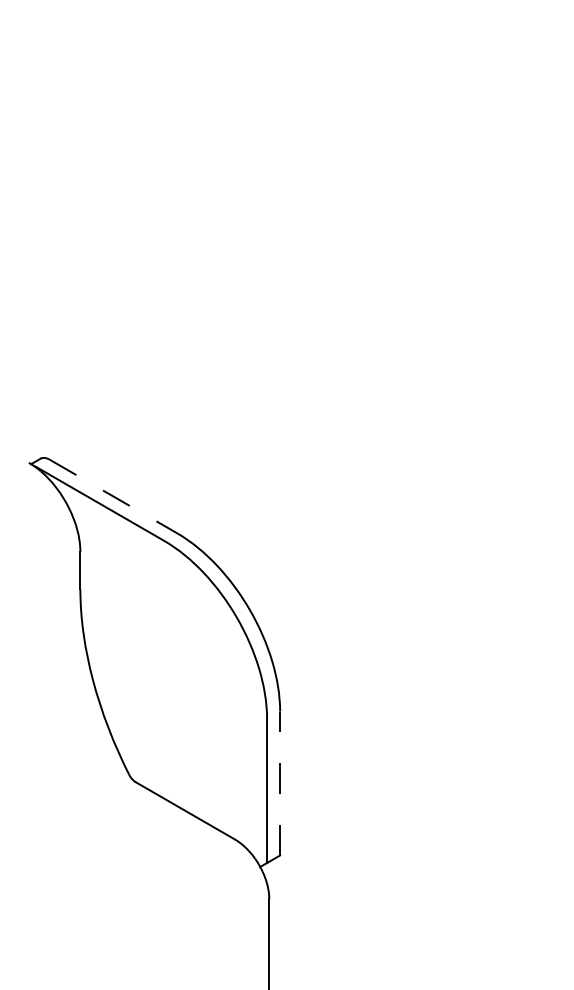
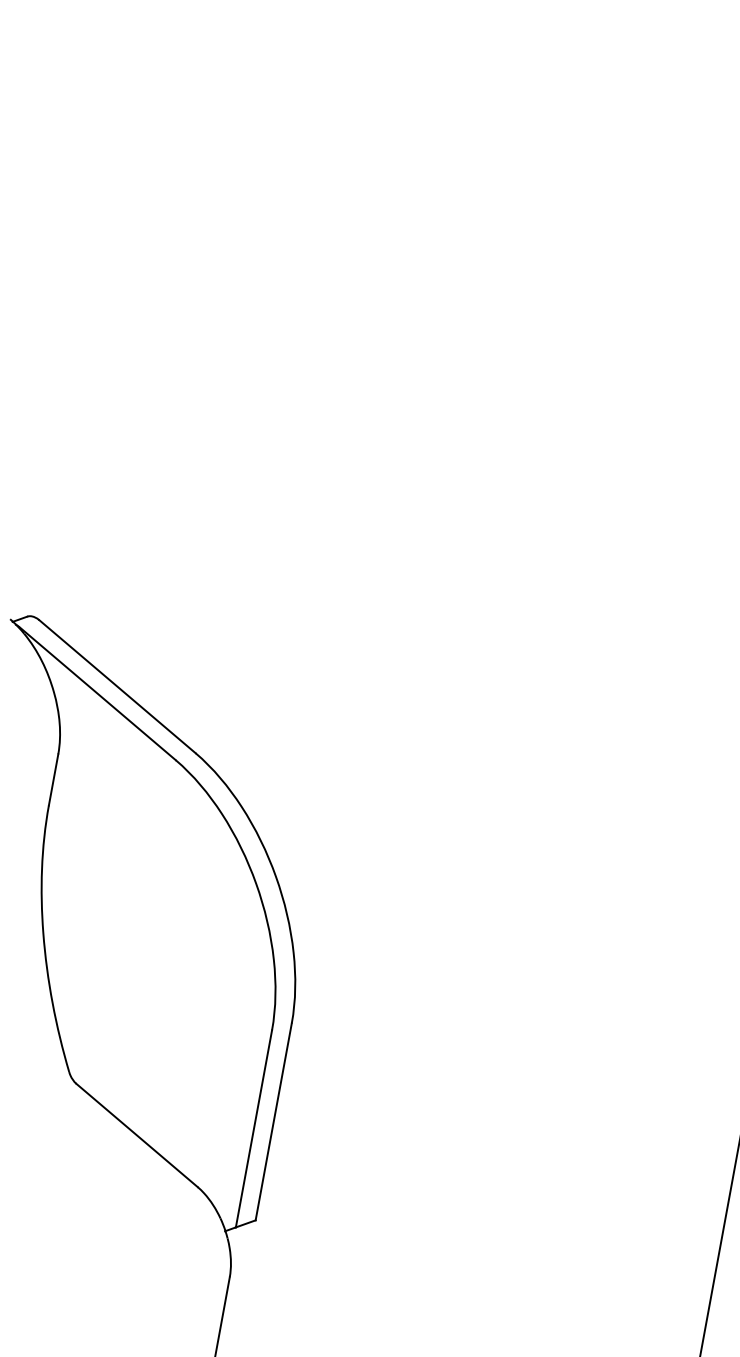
line: (113, 496) -> (117, 686), dashed -> solid
line: (280, 783) -> (274, 1121), dashed -> solid

